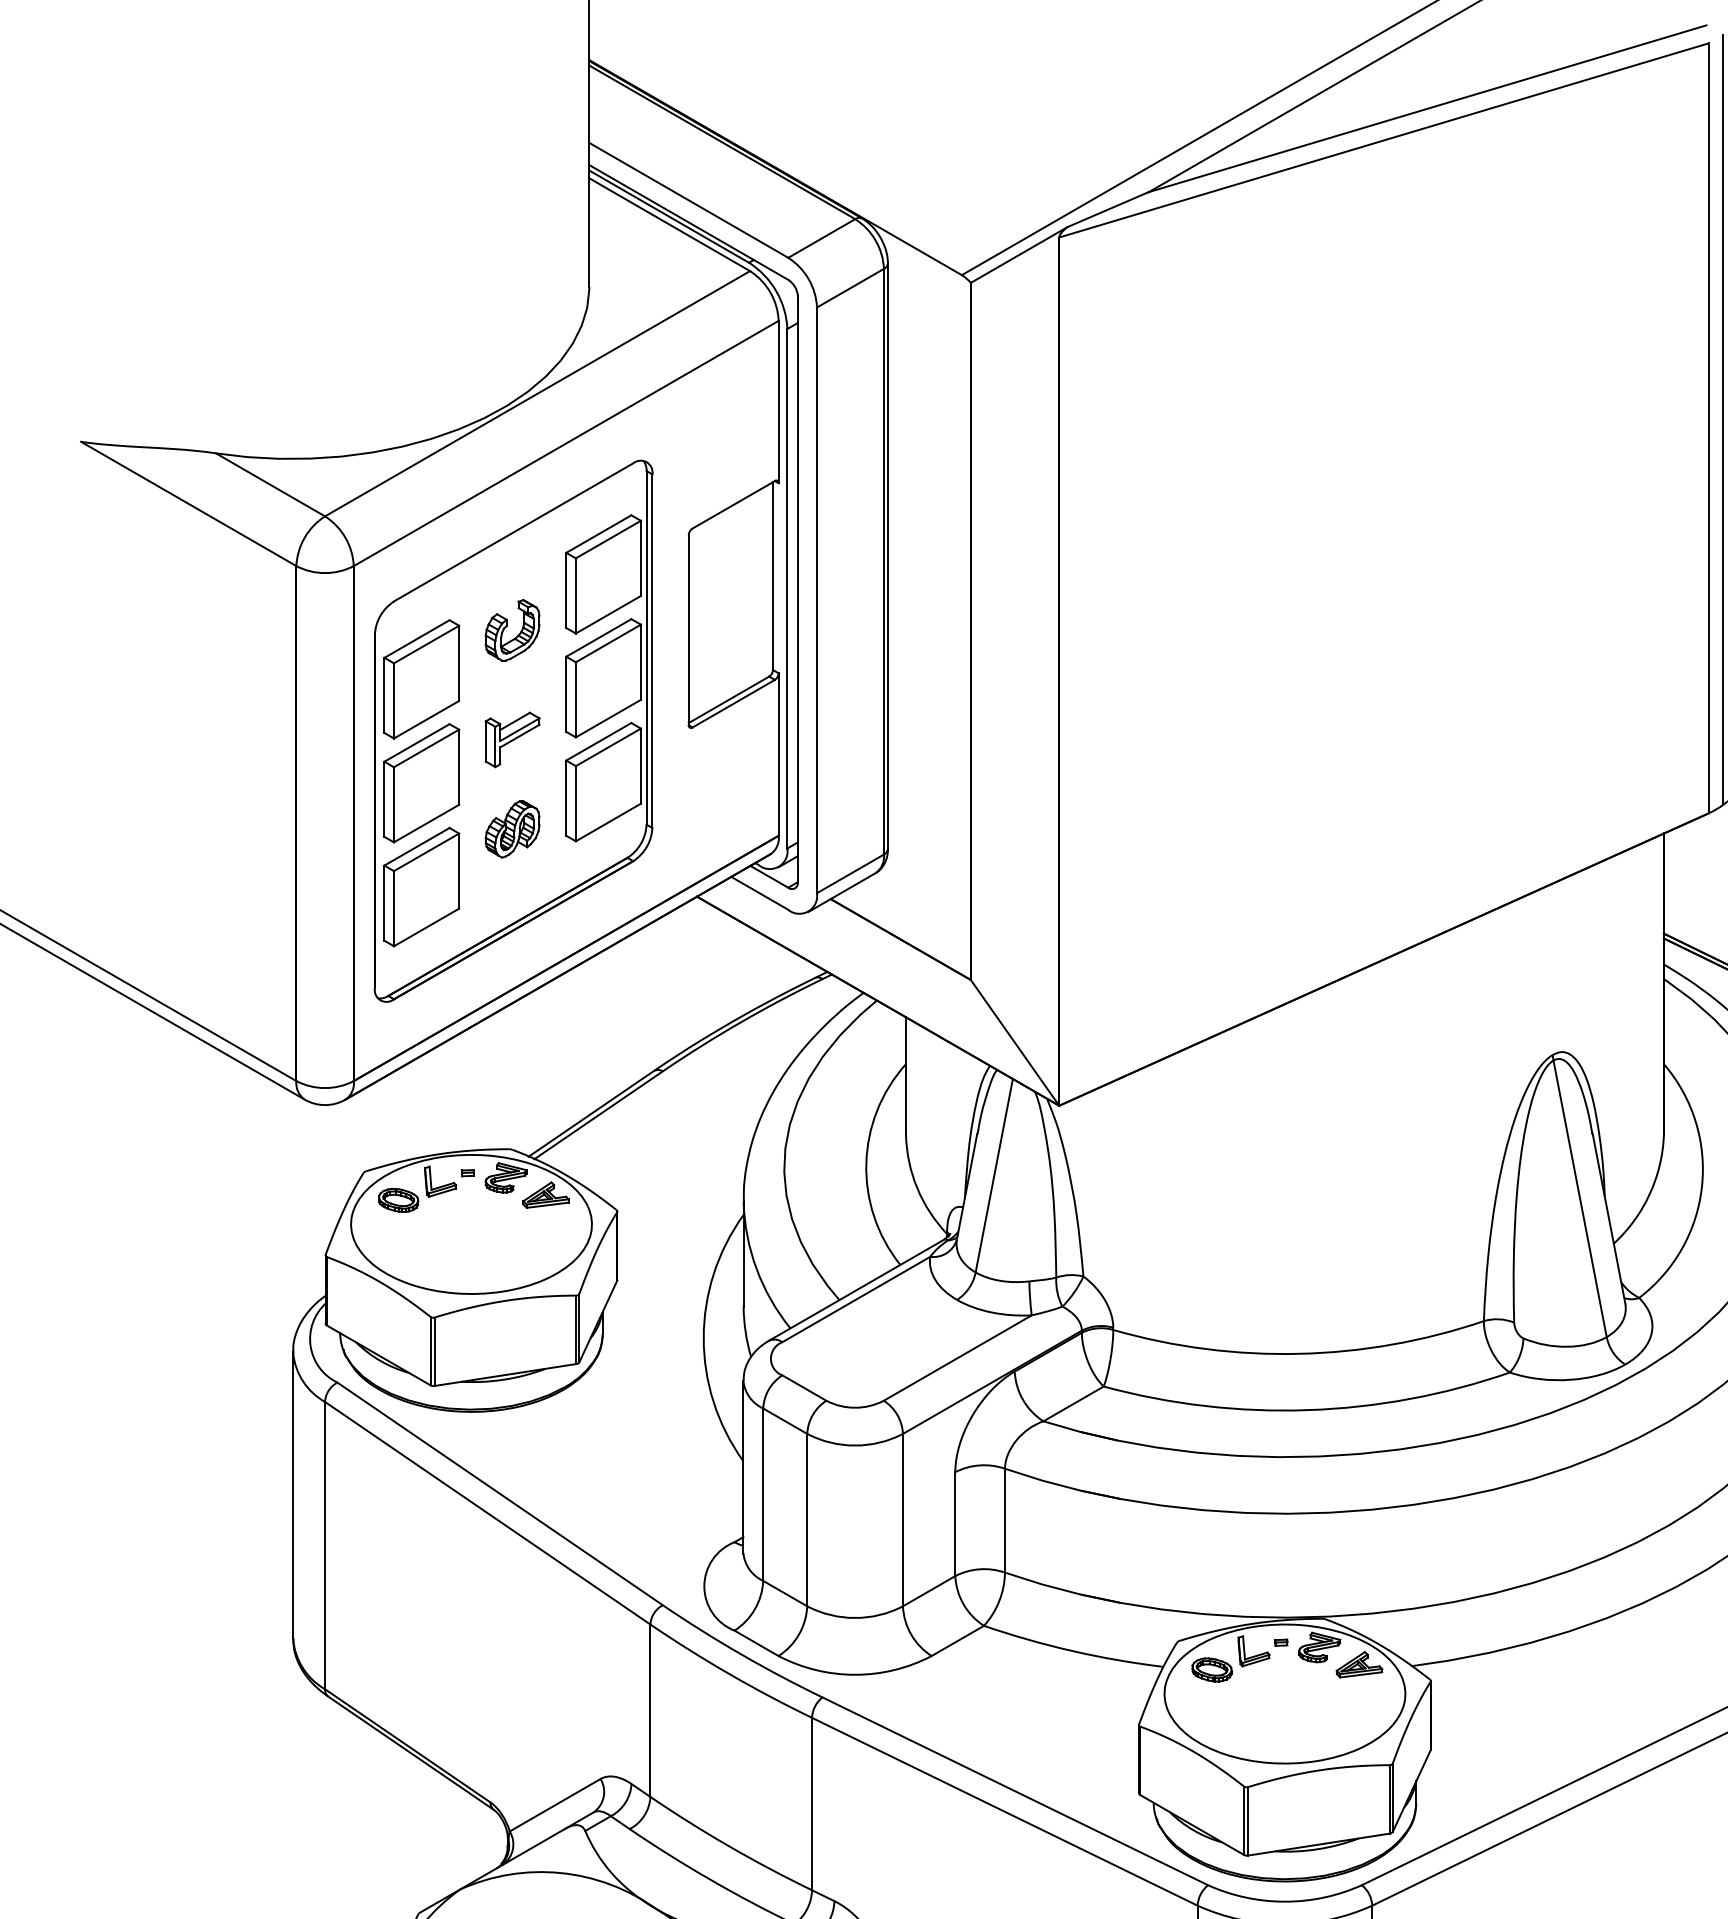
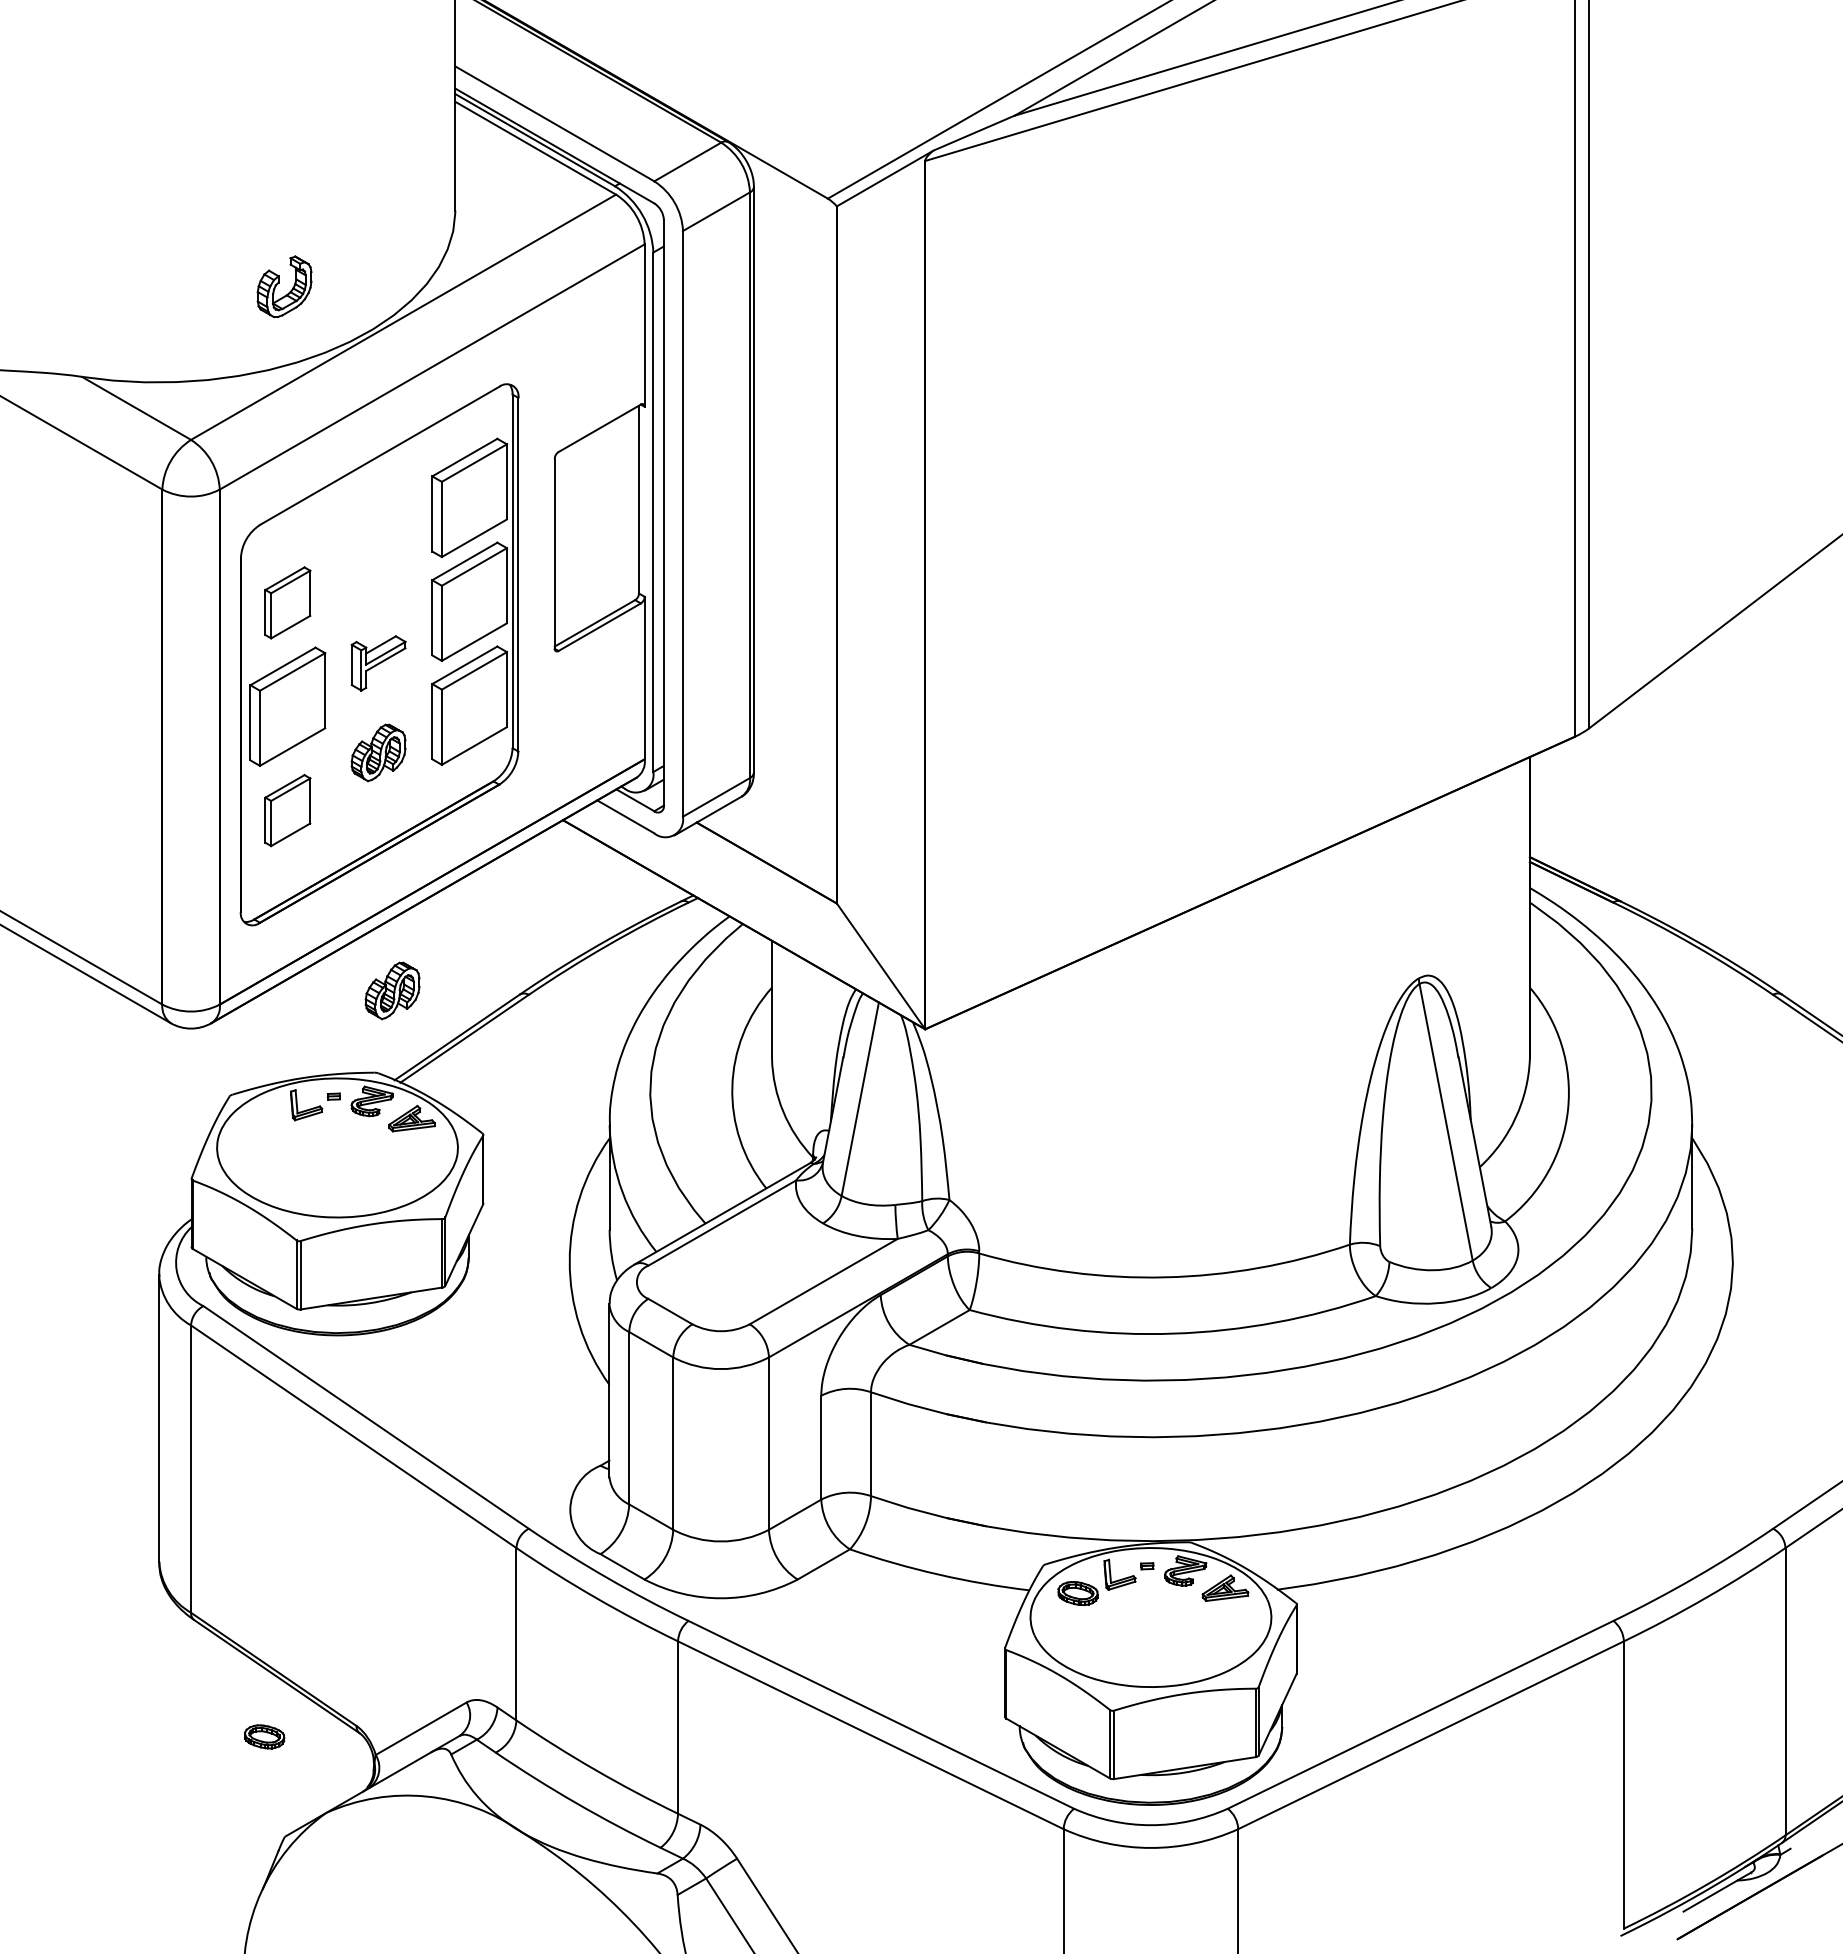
part: (512, 629) -> (284, 286), moved
part: (421, 678) -> (287, 602), size x0.6
part: (421, 886) -> (287, 810), size x0.6
part: (526, 1066) -> (392, 990), added
part: (398, 1199) -> (264, 1736), moved

